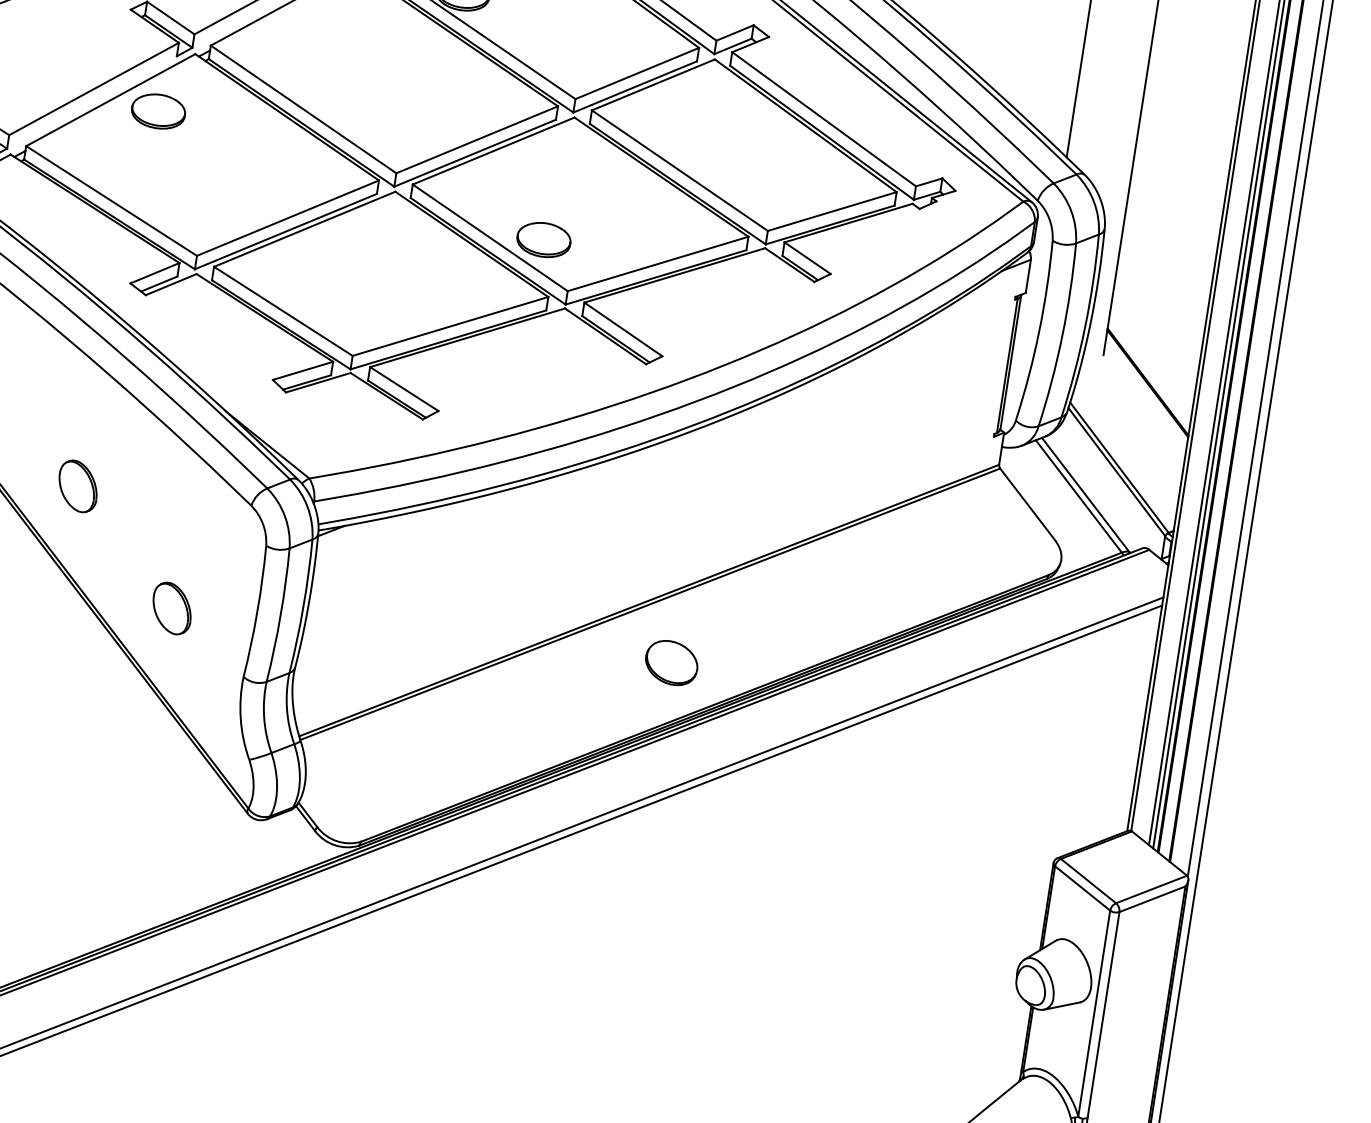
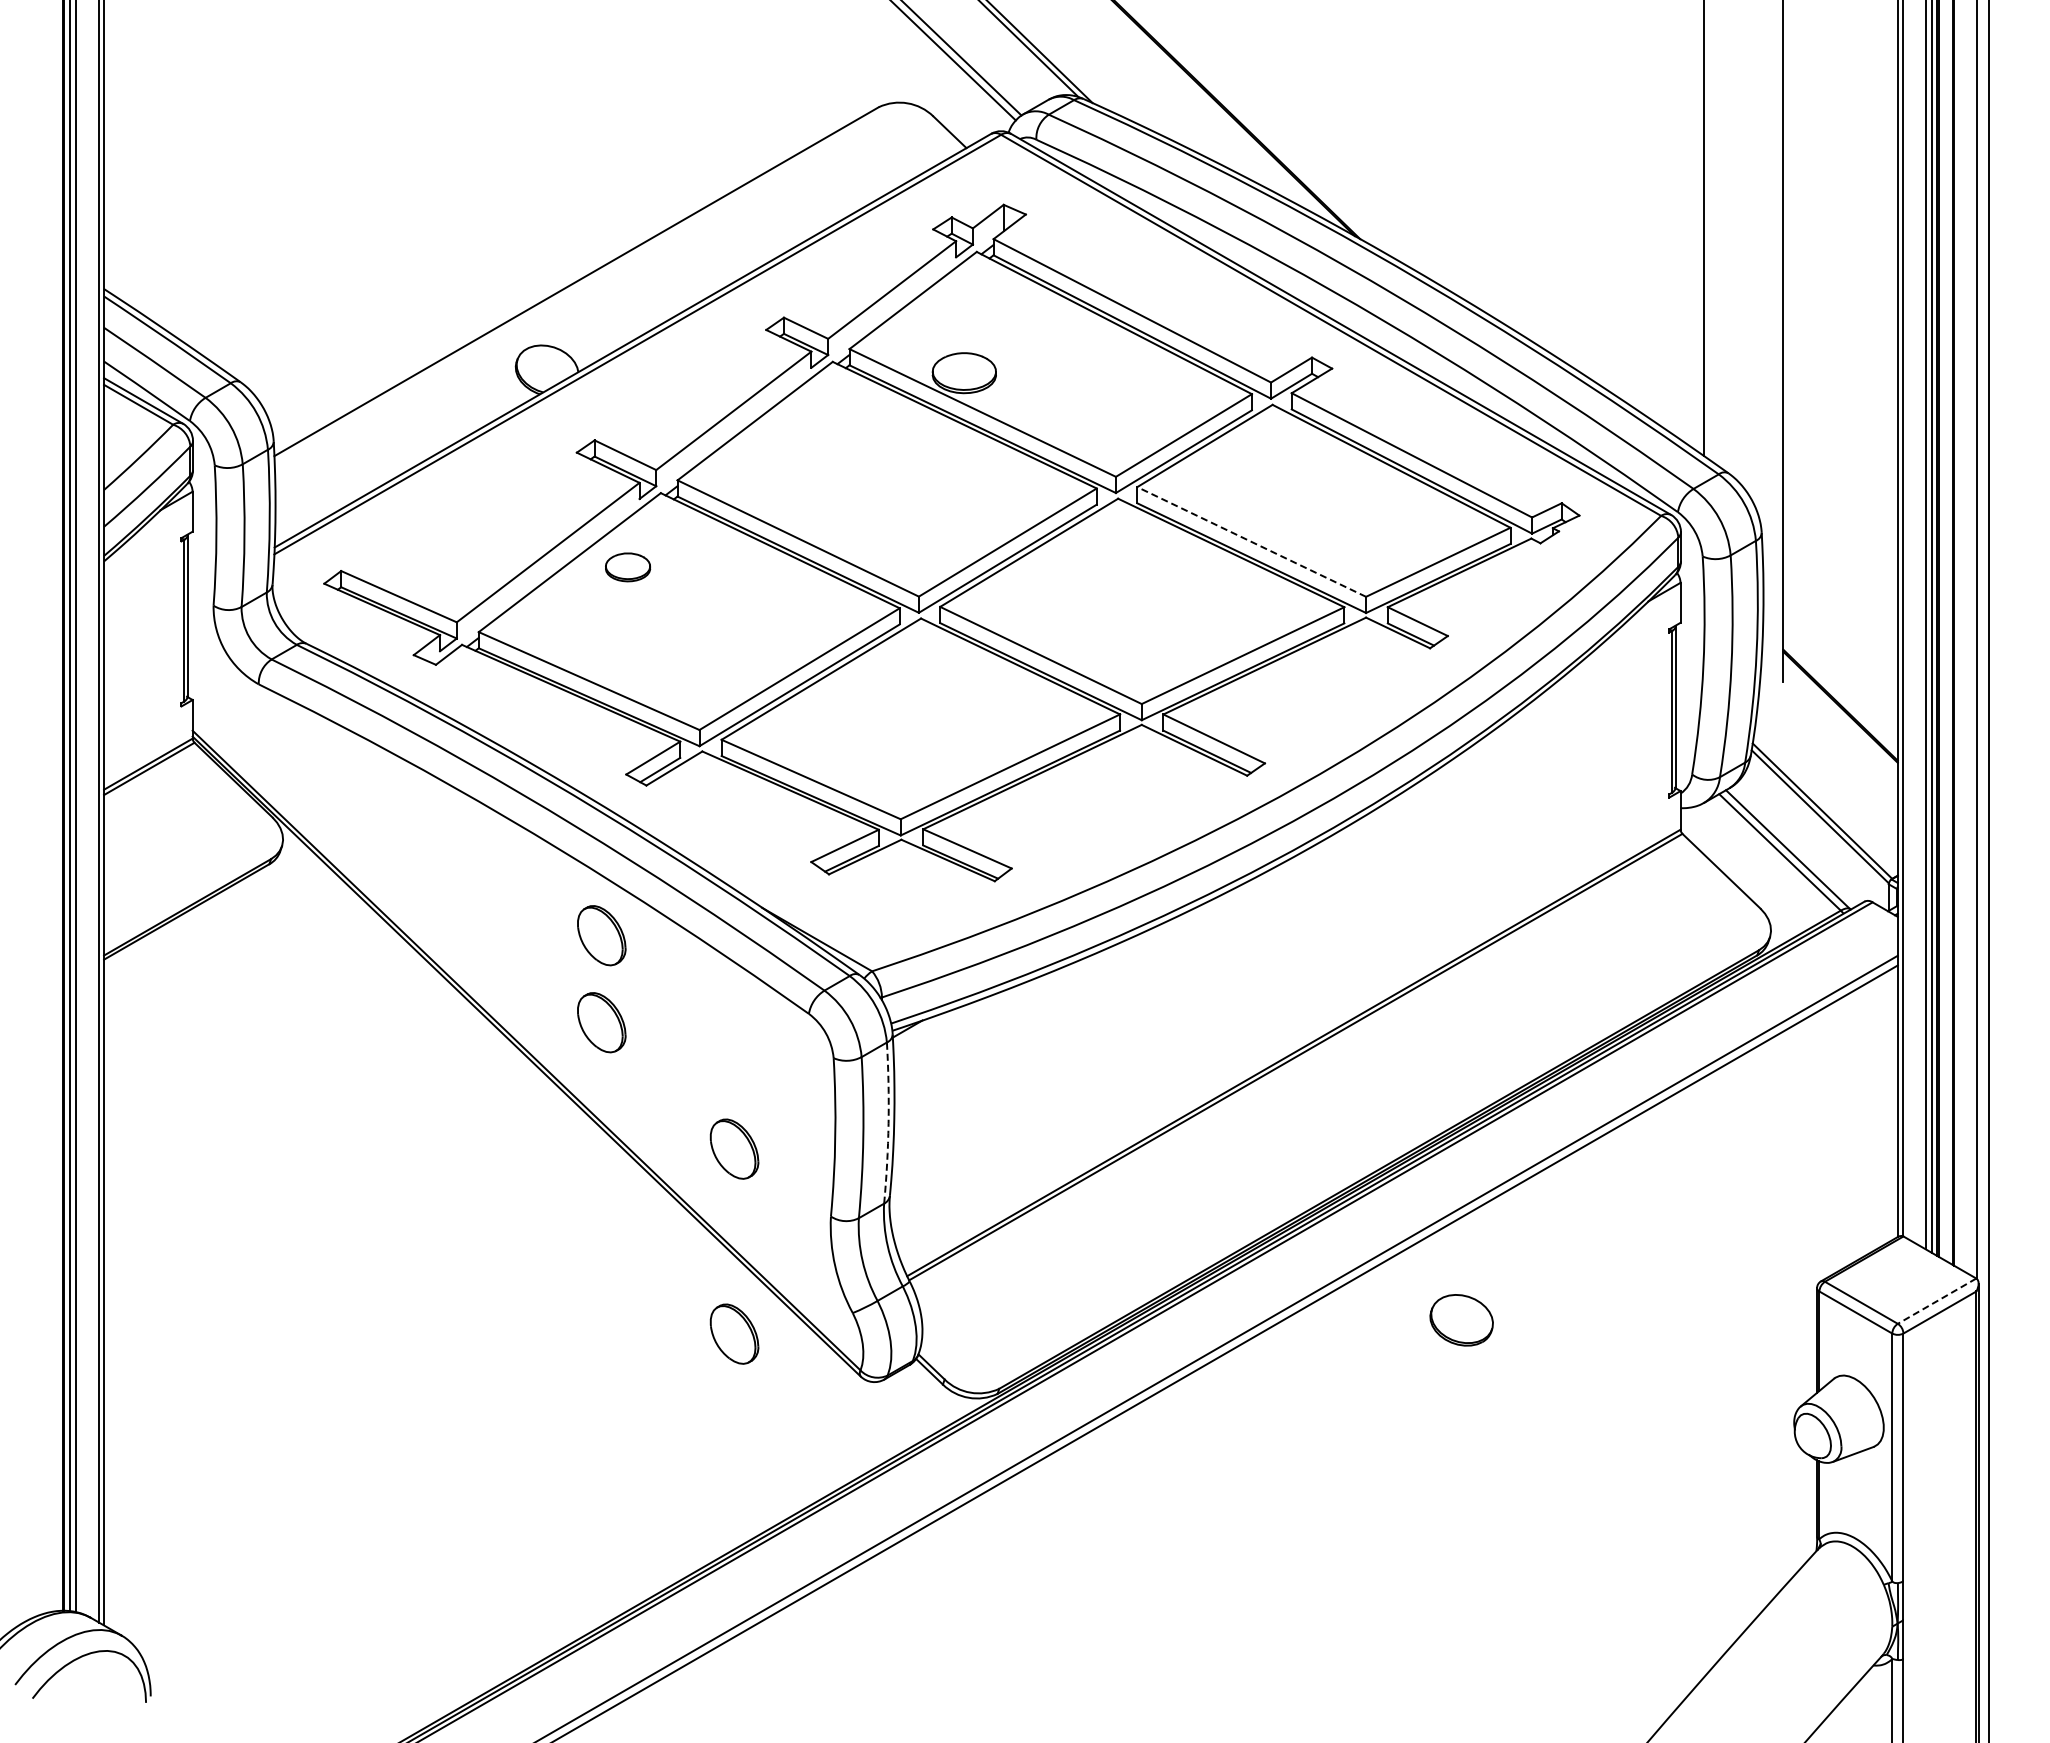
part: (158, 111) -> (627, 567), size x0.7
line: (679, 170) -> (1251, 541), solid -> dashed
part: (543, 240) -> (1104, 648), removed
part: (89, 413) -> (601, 935), added
arc: (303, 607) -> (888, 1123), solid -> dashed
part: (671, 663) -> (1461, 1320), moved
part: (148, 761) -> (734, 1333), added
line: (1151, 889) -> (1936, 1301), solid -> dashed

